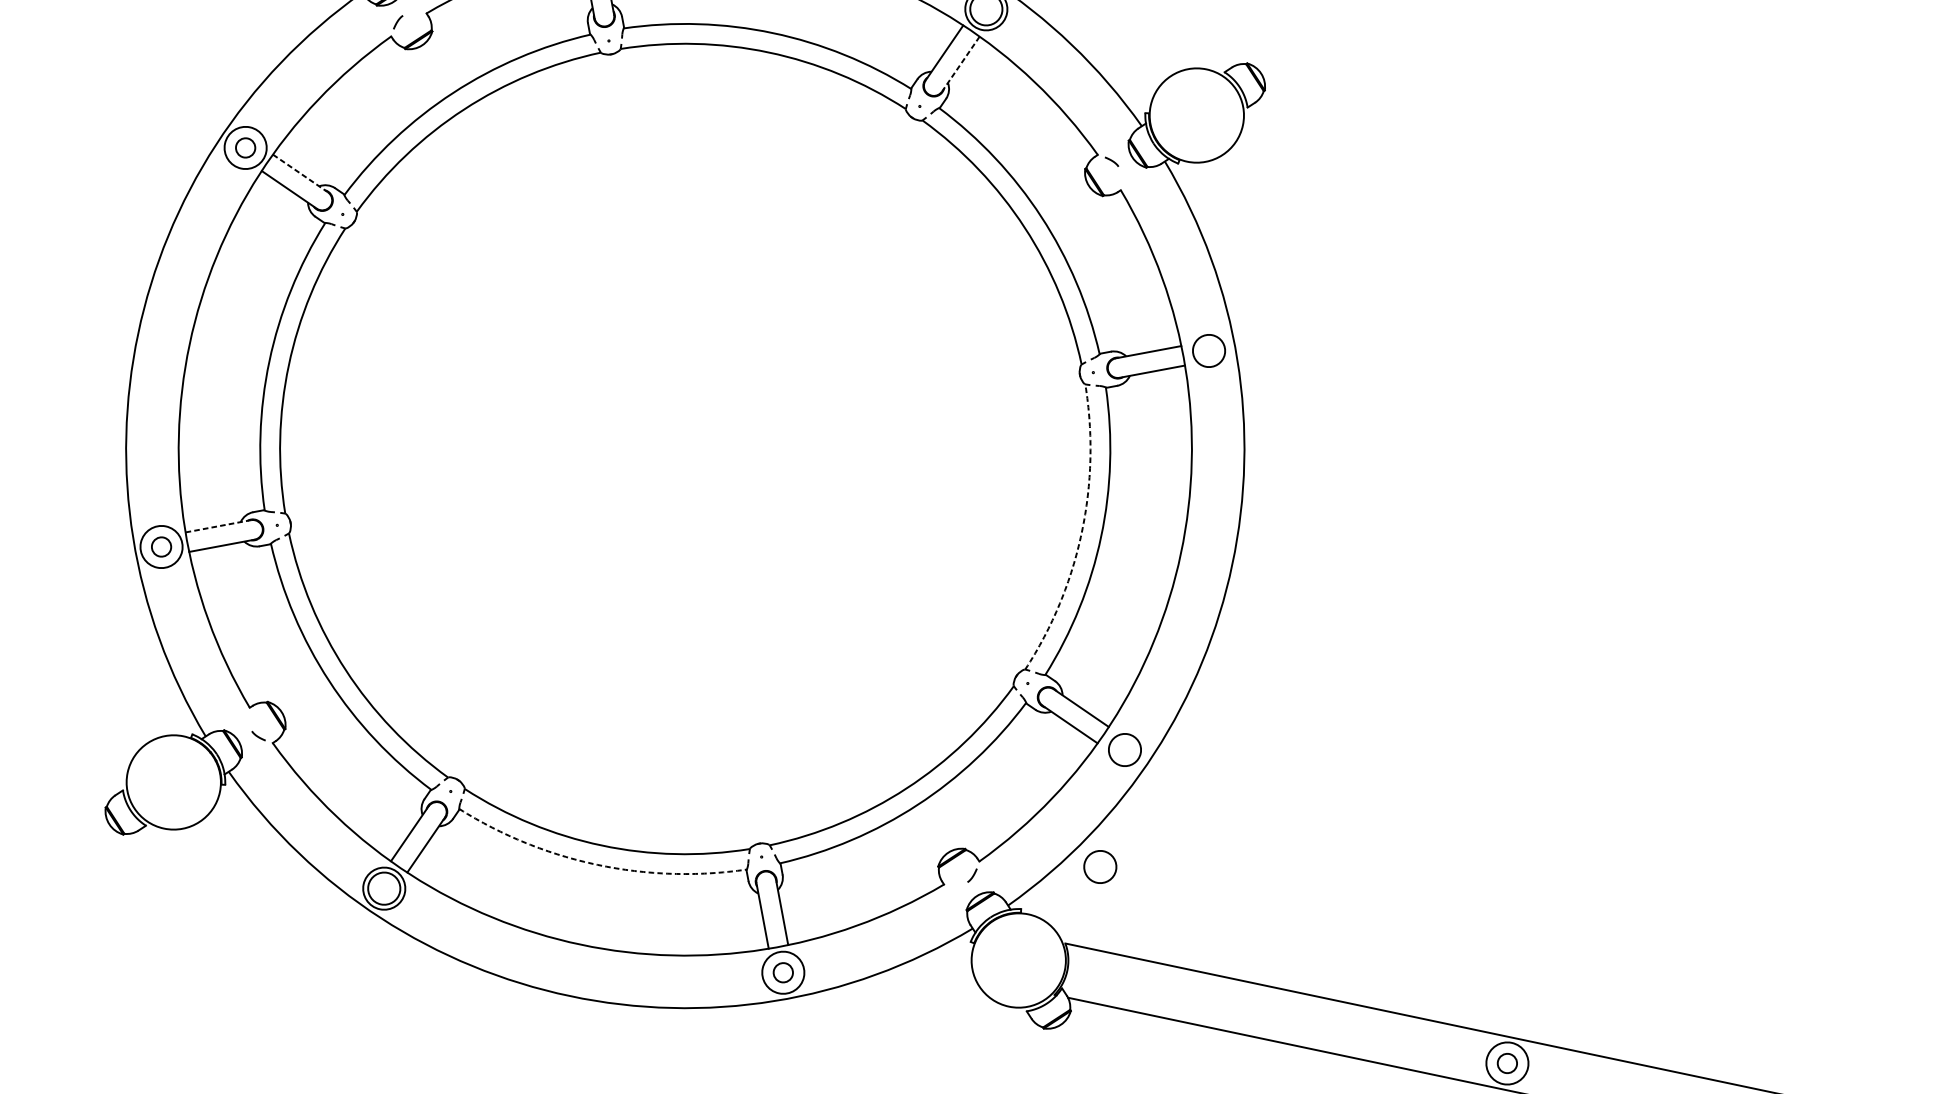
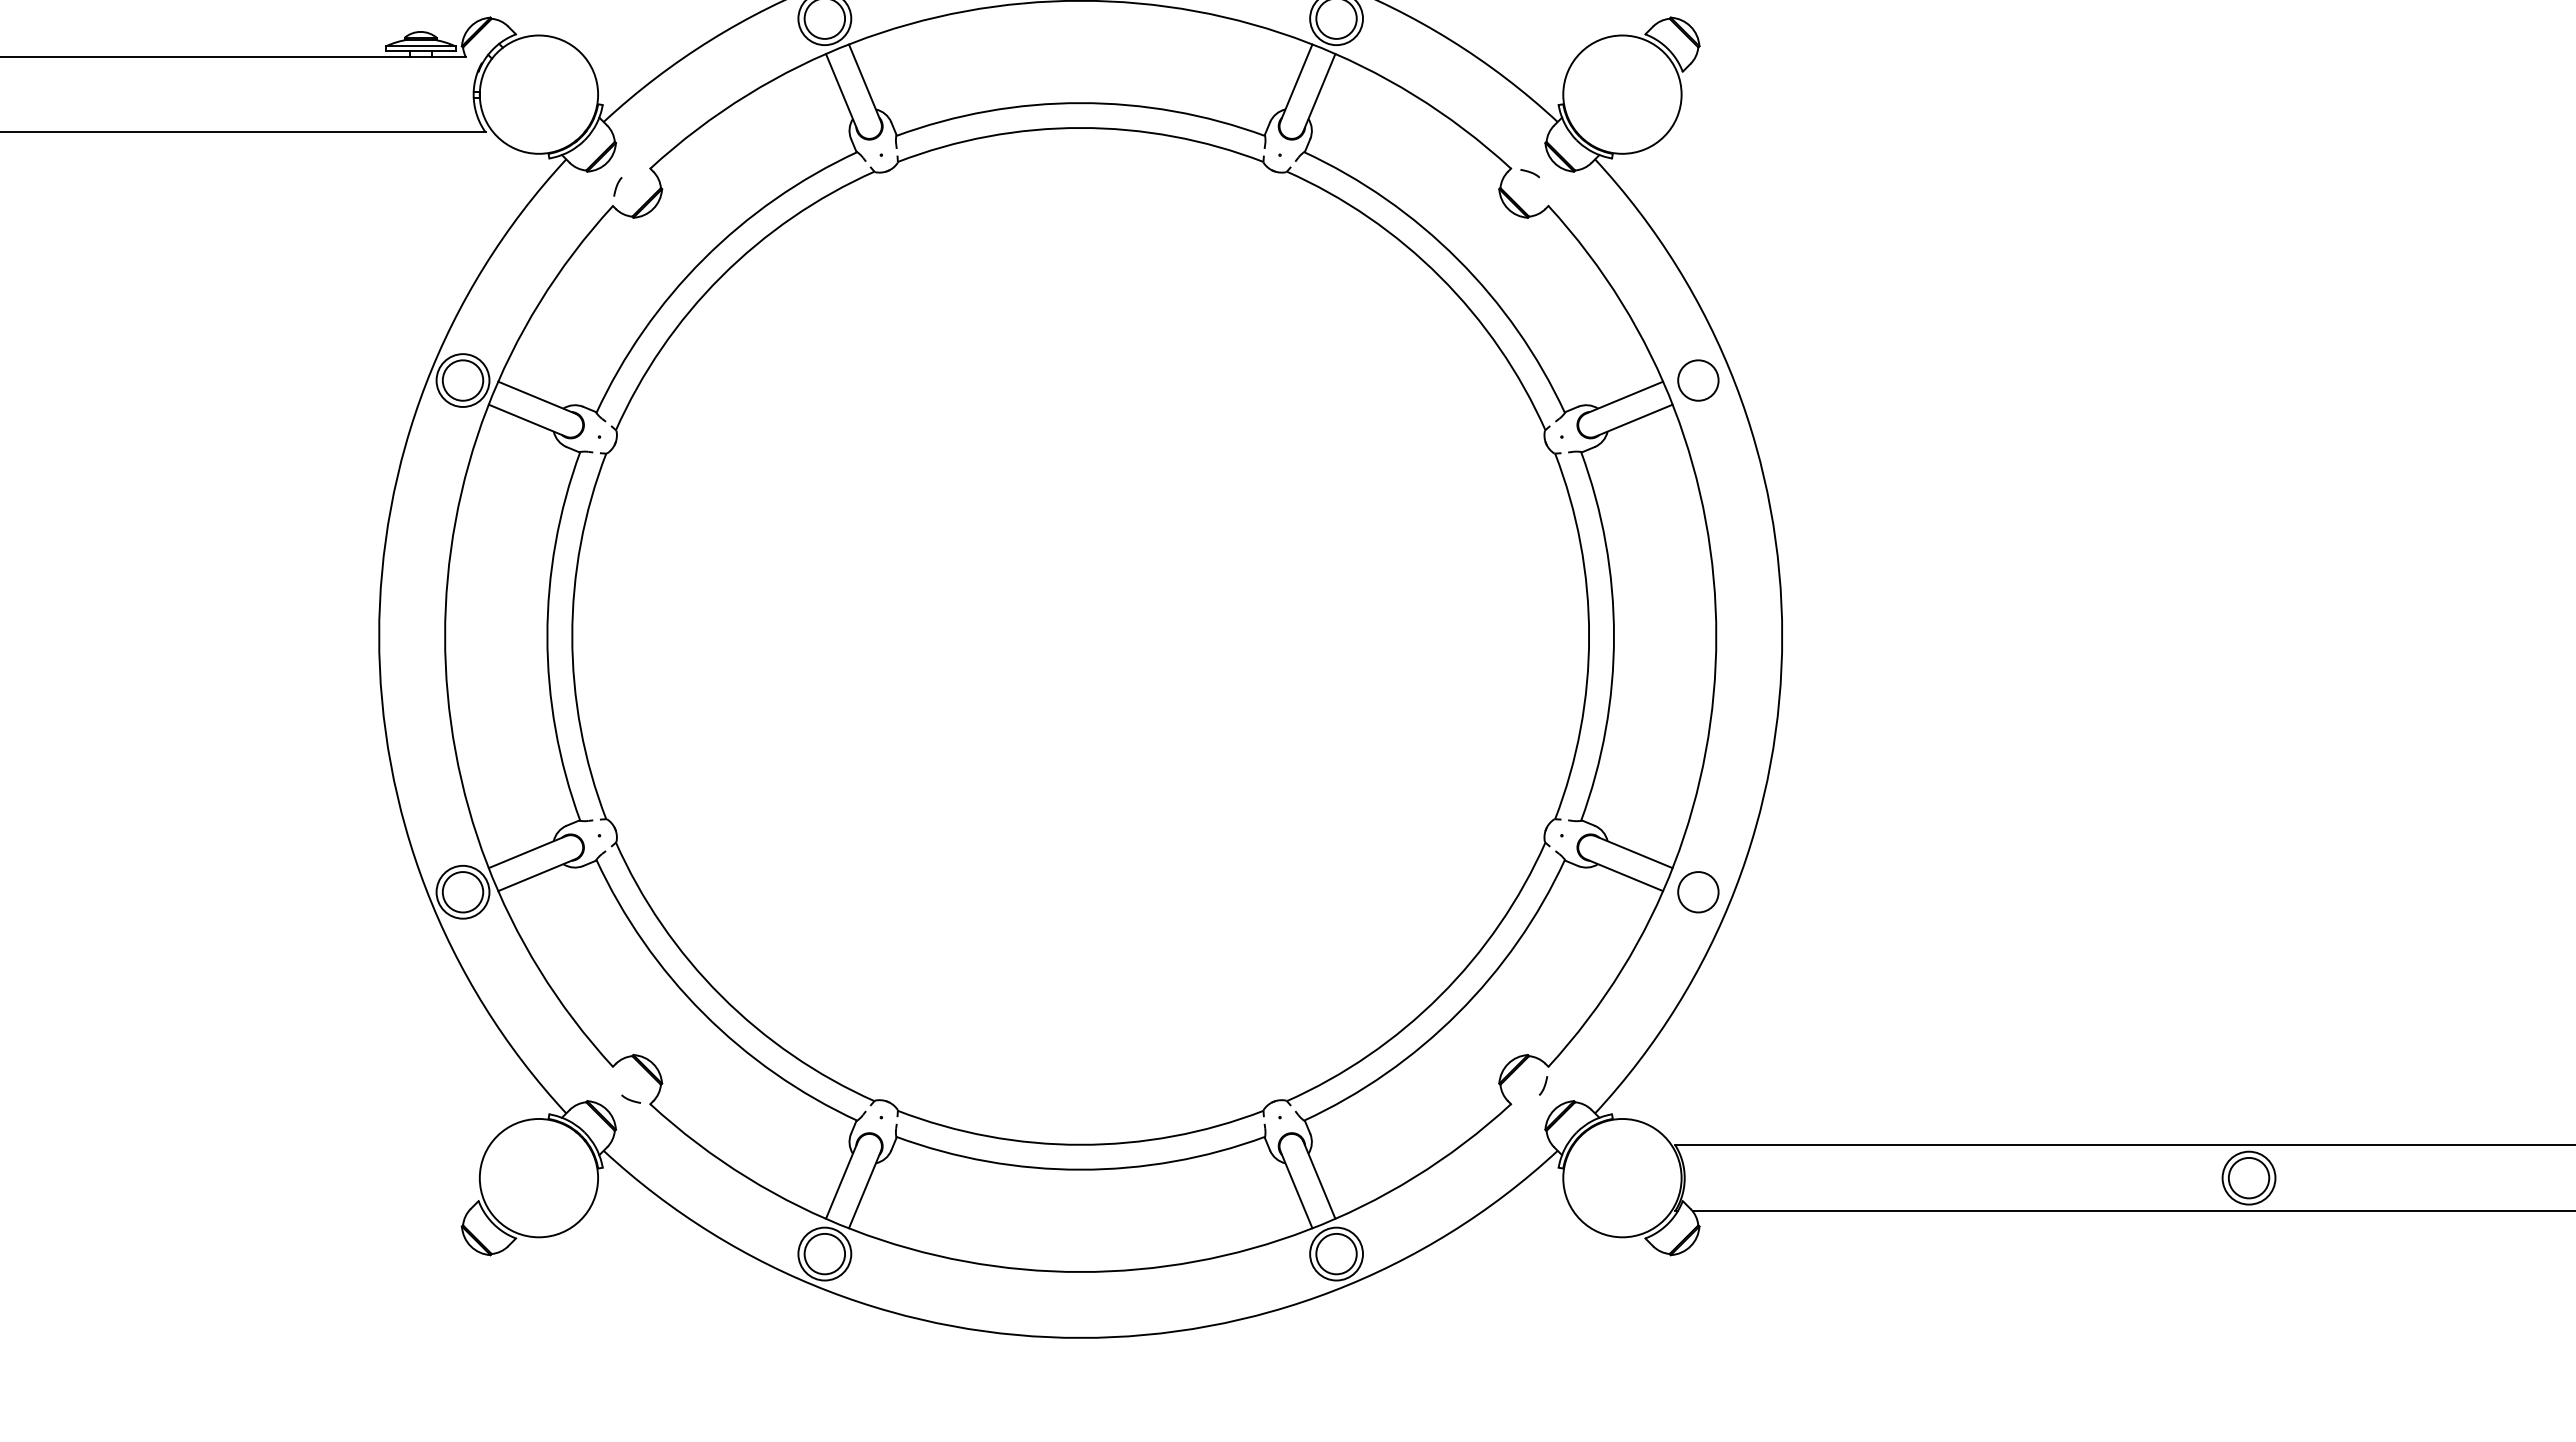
line: (960, 64) -> (1319, 92), dashed -> solid
circle: (245, 147) -> (462, 380), size x1.67
line: (300, 173) -> (536, 397), dashed -> solid
line: (218, 526) -> (527, 852), dashed -> solid
arc: (1082, 532) -> (1589, 636), dashed -> solid
circle: (161, 547) -> (462, 892), size x1.67
arc: (597, 864) -> (1080, 1169), dashed -> solid
circle: (1100, 867) -> (1698, 1042), removed
circle: (783, 972) -> (1336, 1253), size x1.67
circle: (1507, 1062) -> (2248, 1177), size x1.67

